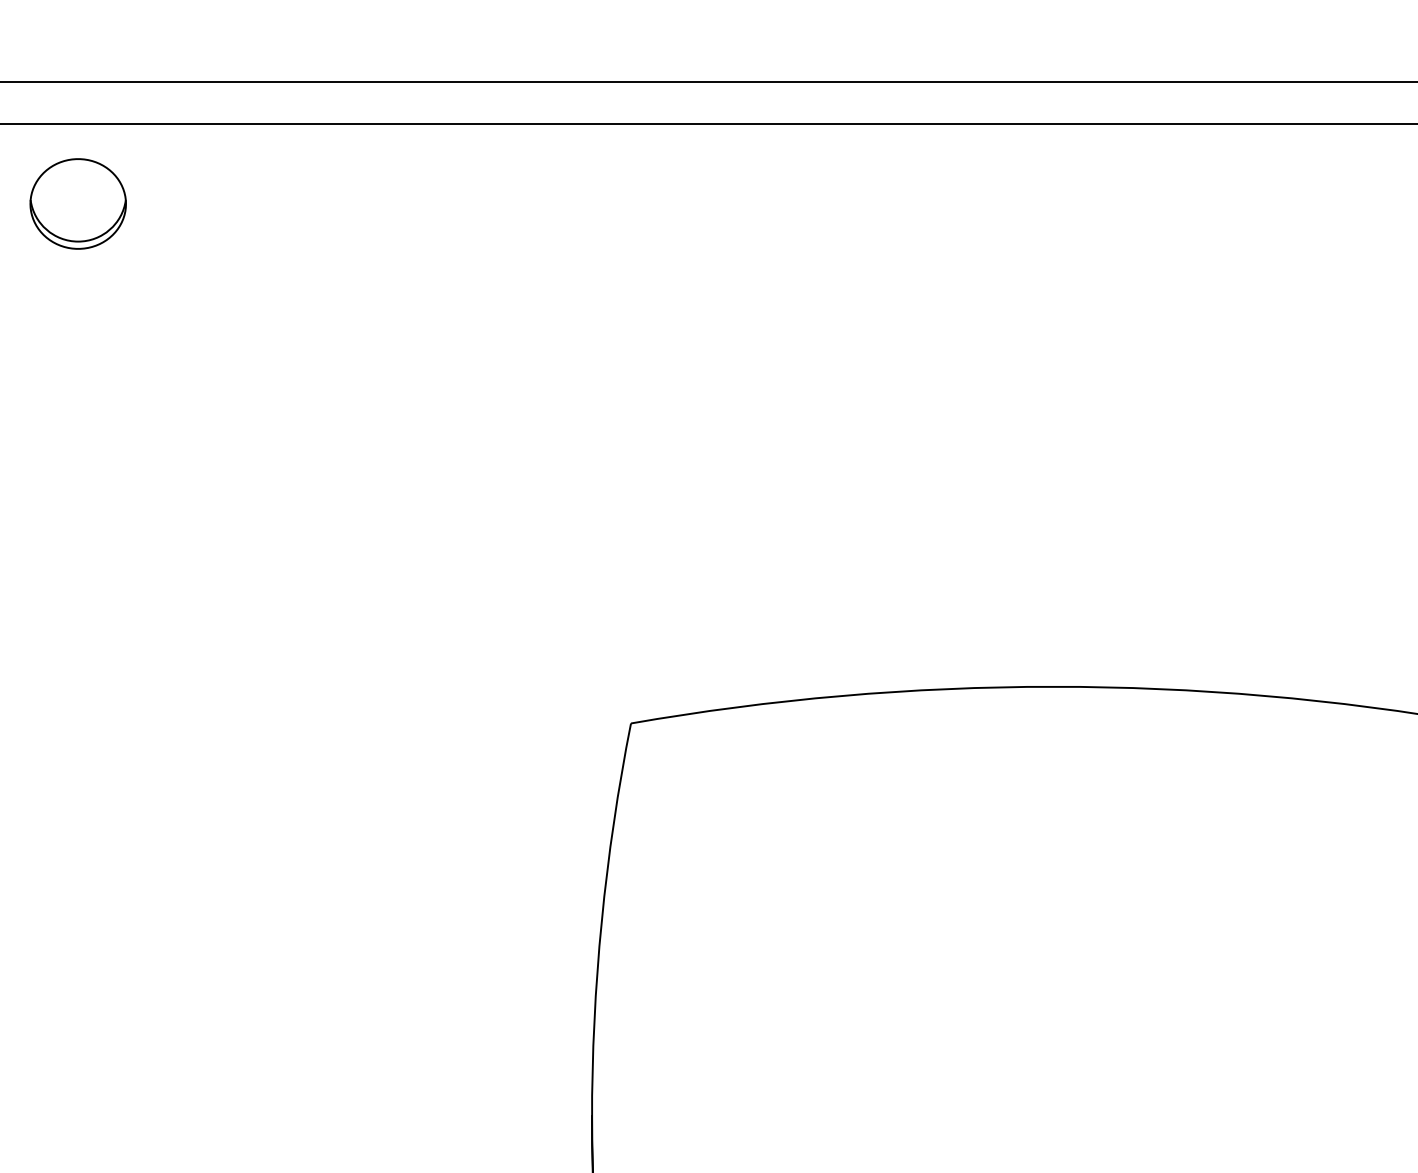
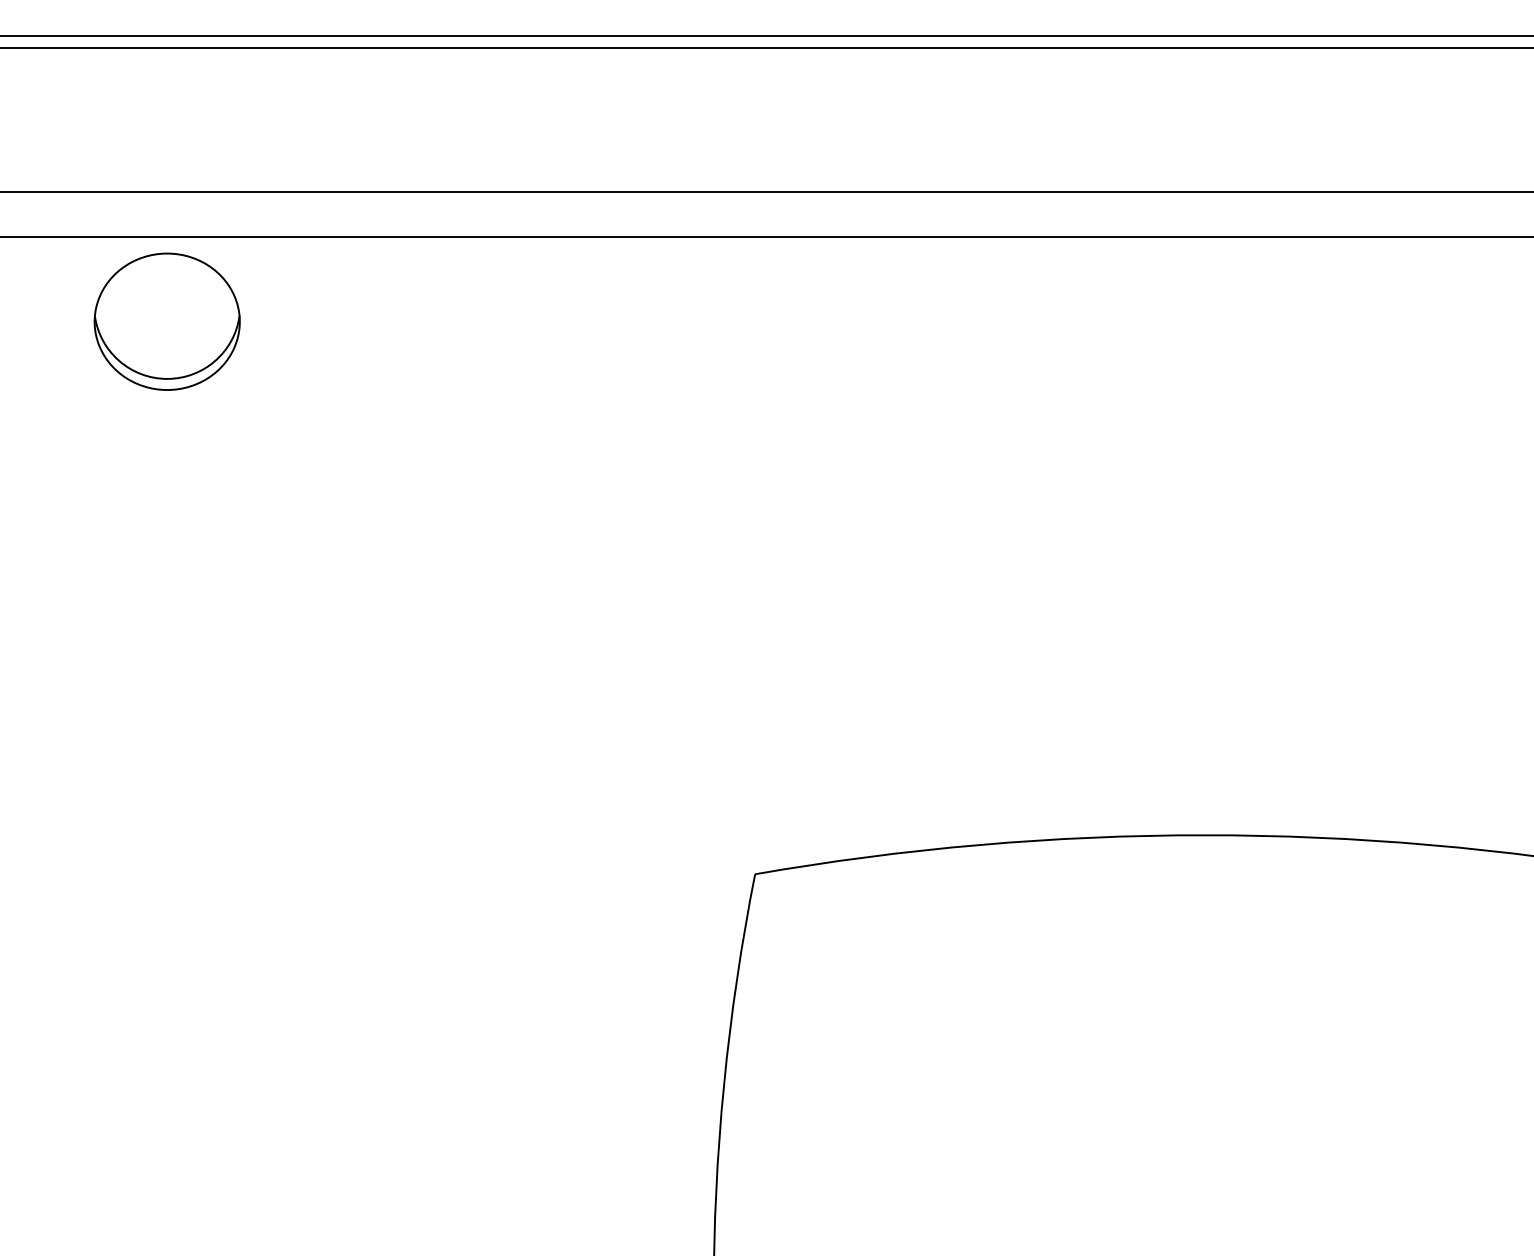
part: (77, 203) -> (166, 321), size x1.43

